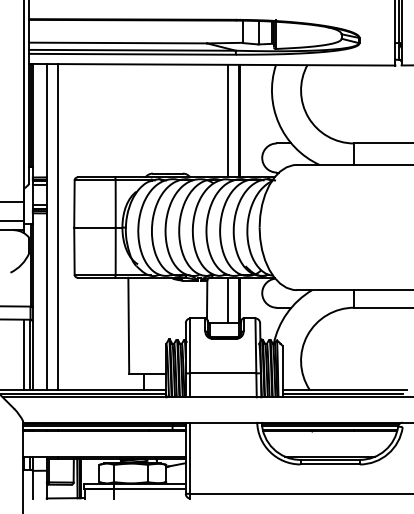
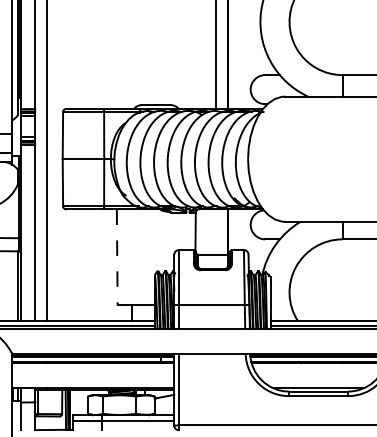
line: (227, 300) -> (215, 232), removed
line: (128, 325) -> (116, 257), solid -> dashed
line: (24, 354) -> (12, 286), removed

